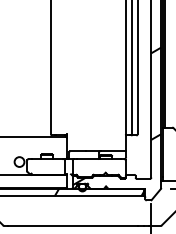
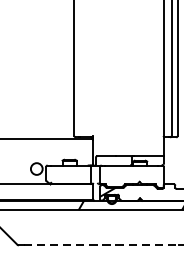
line: (73, 226) -> (101, 245), solid -> dashed

